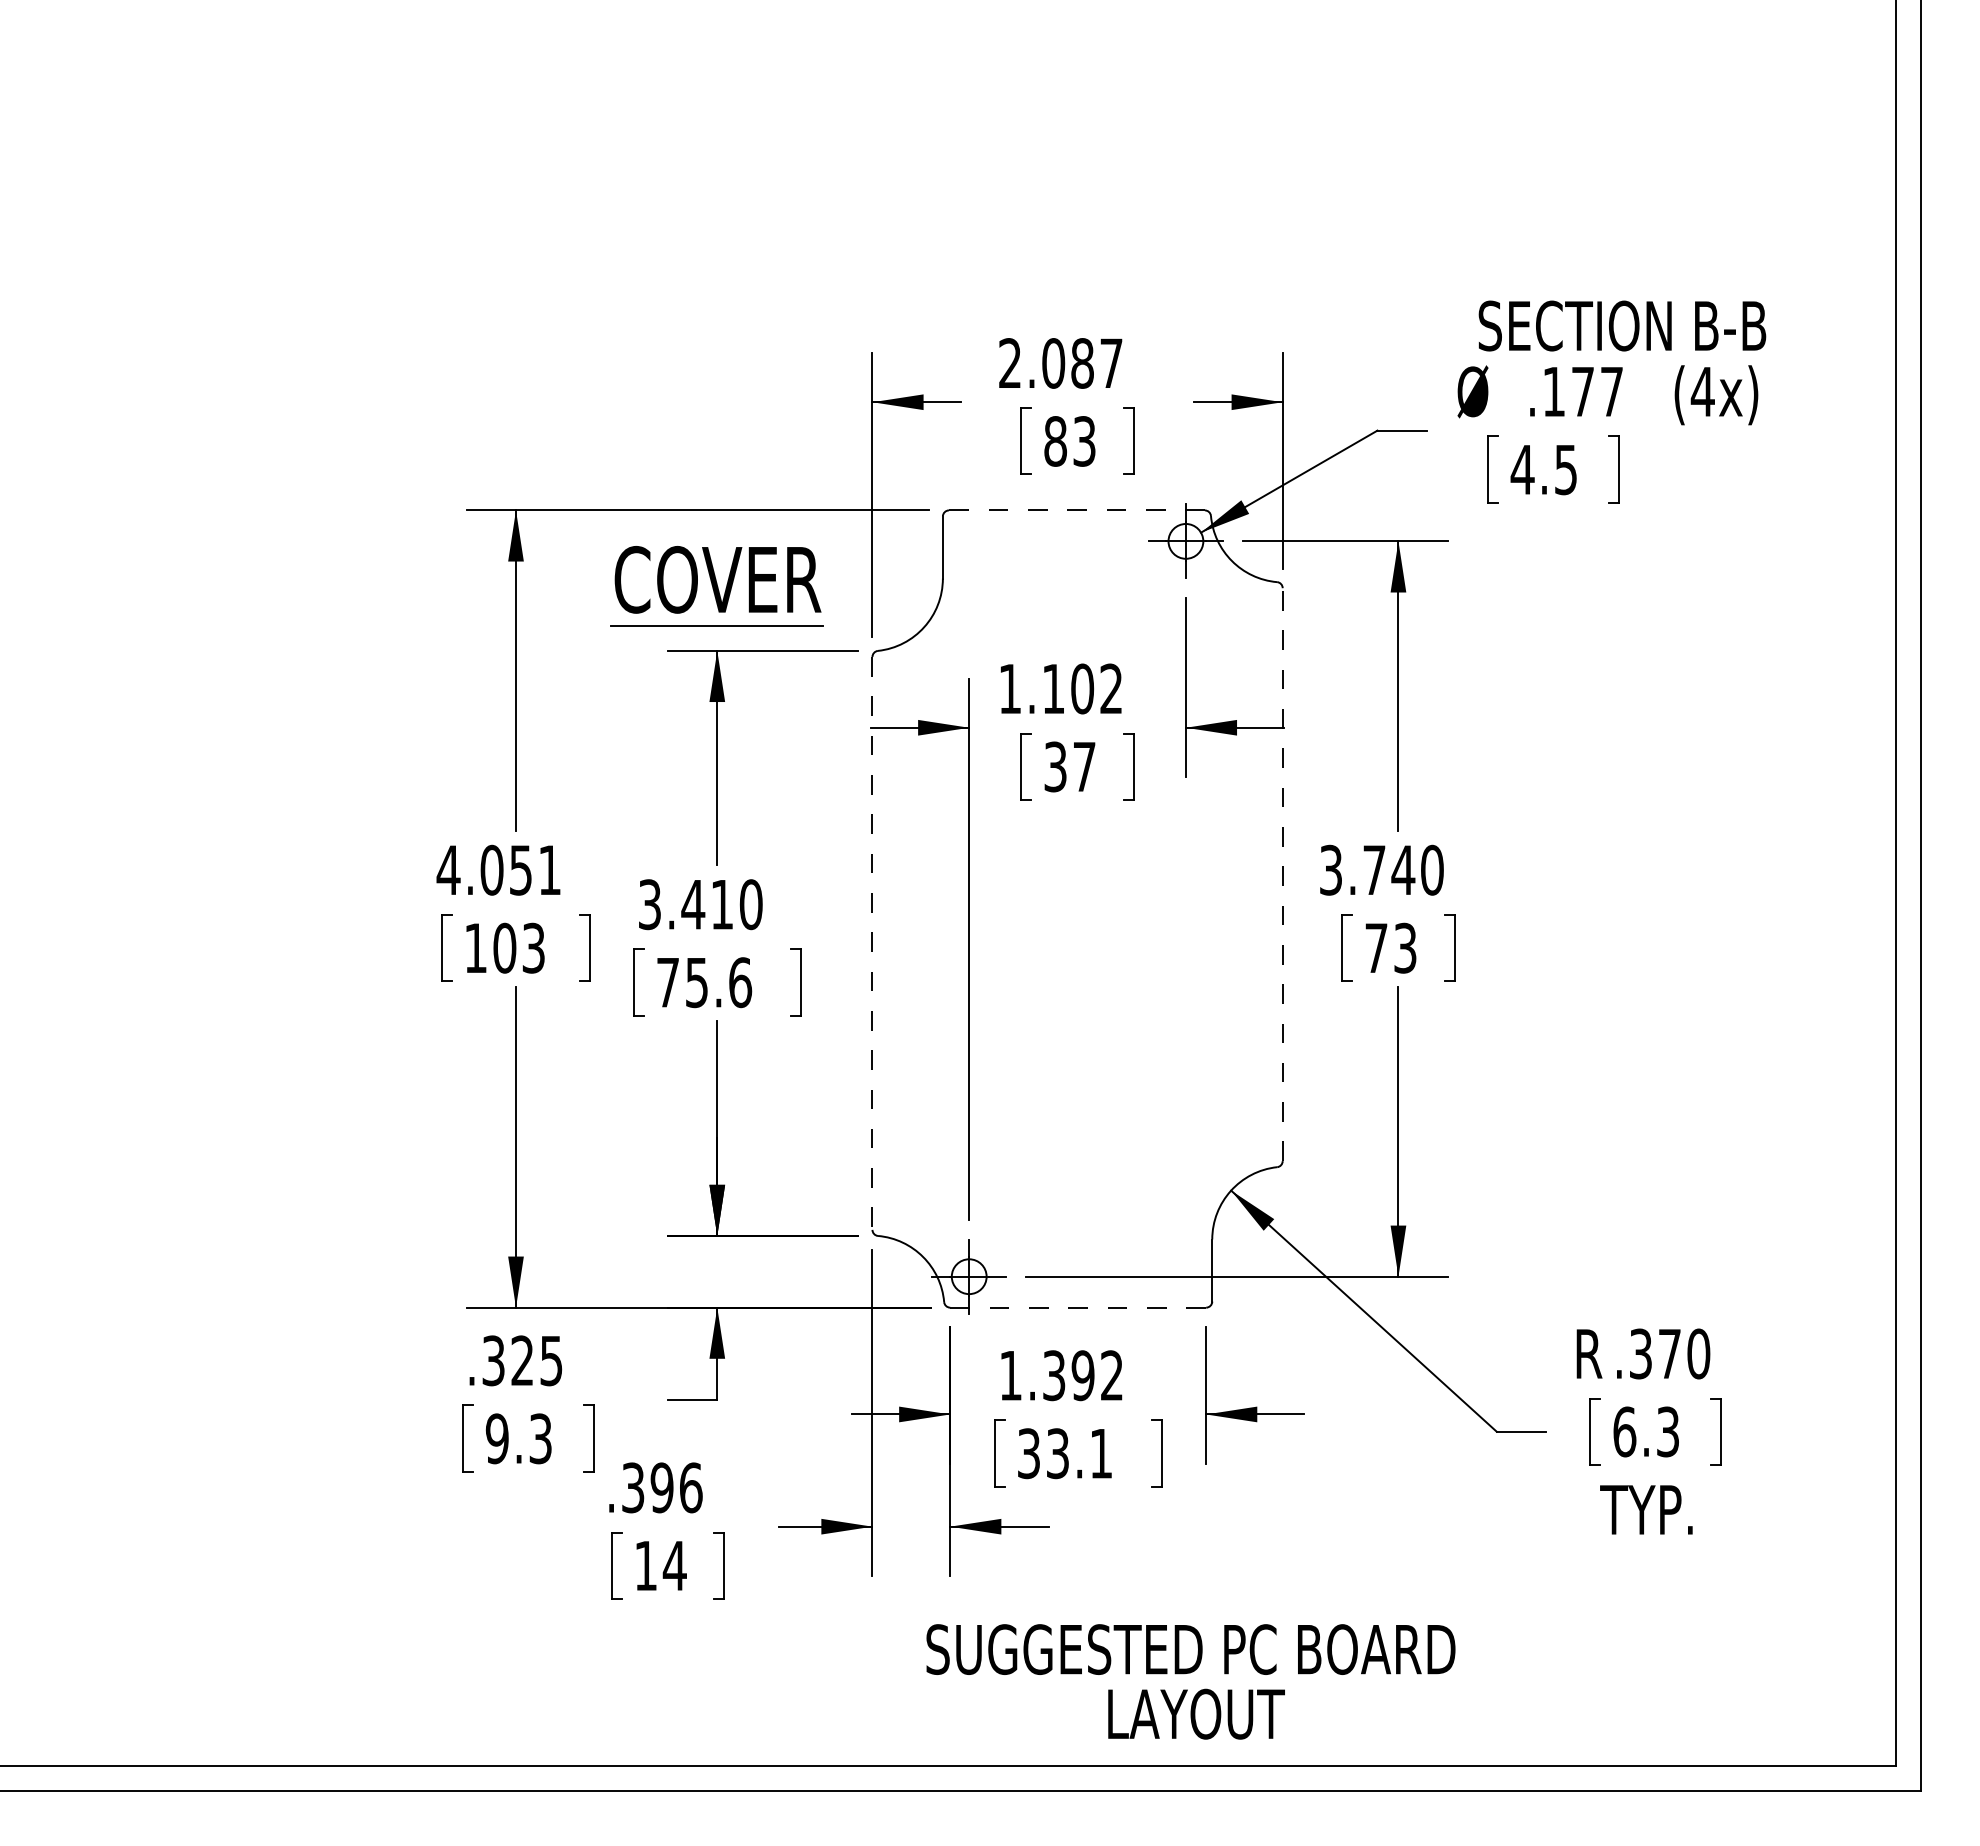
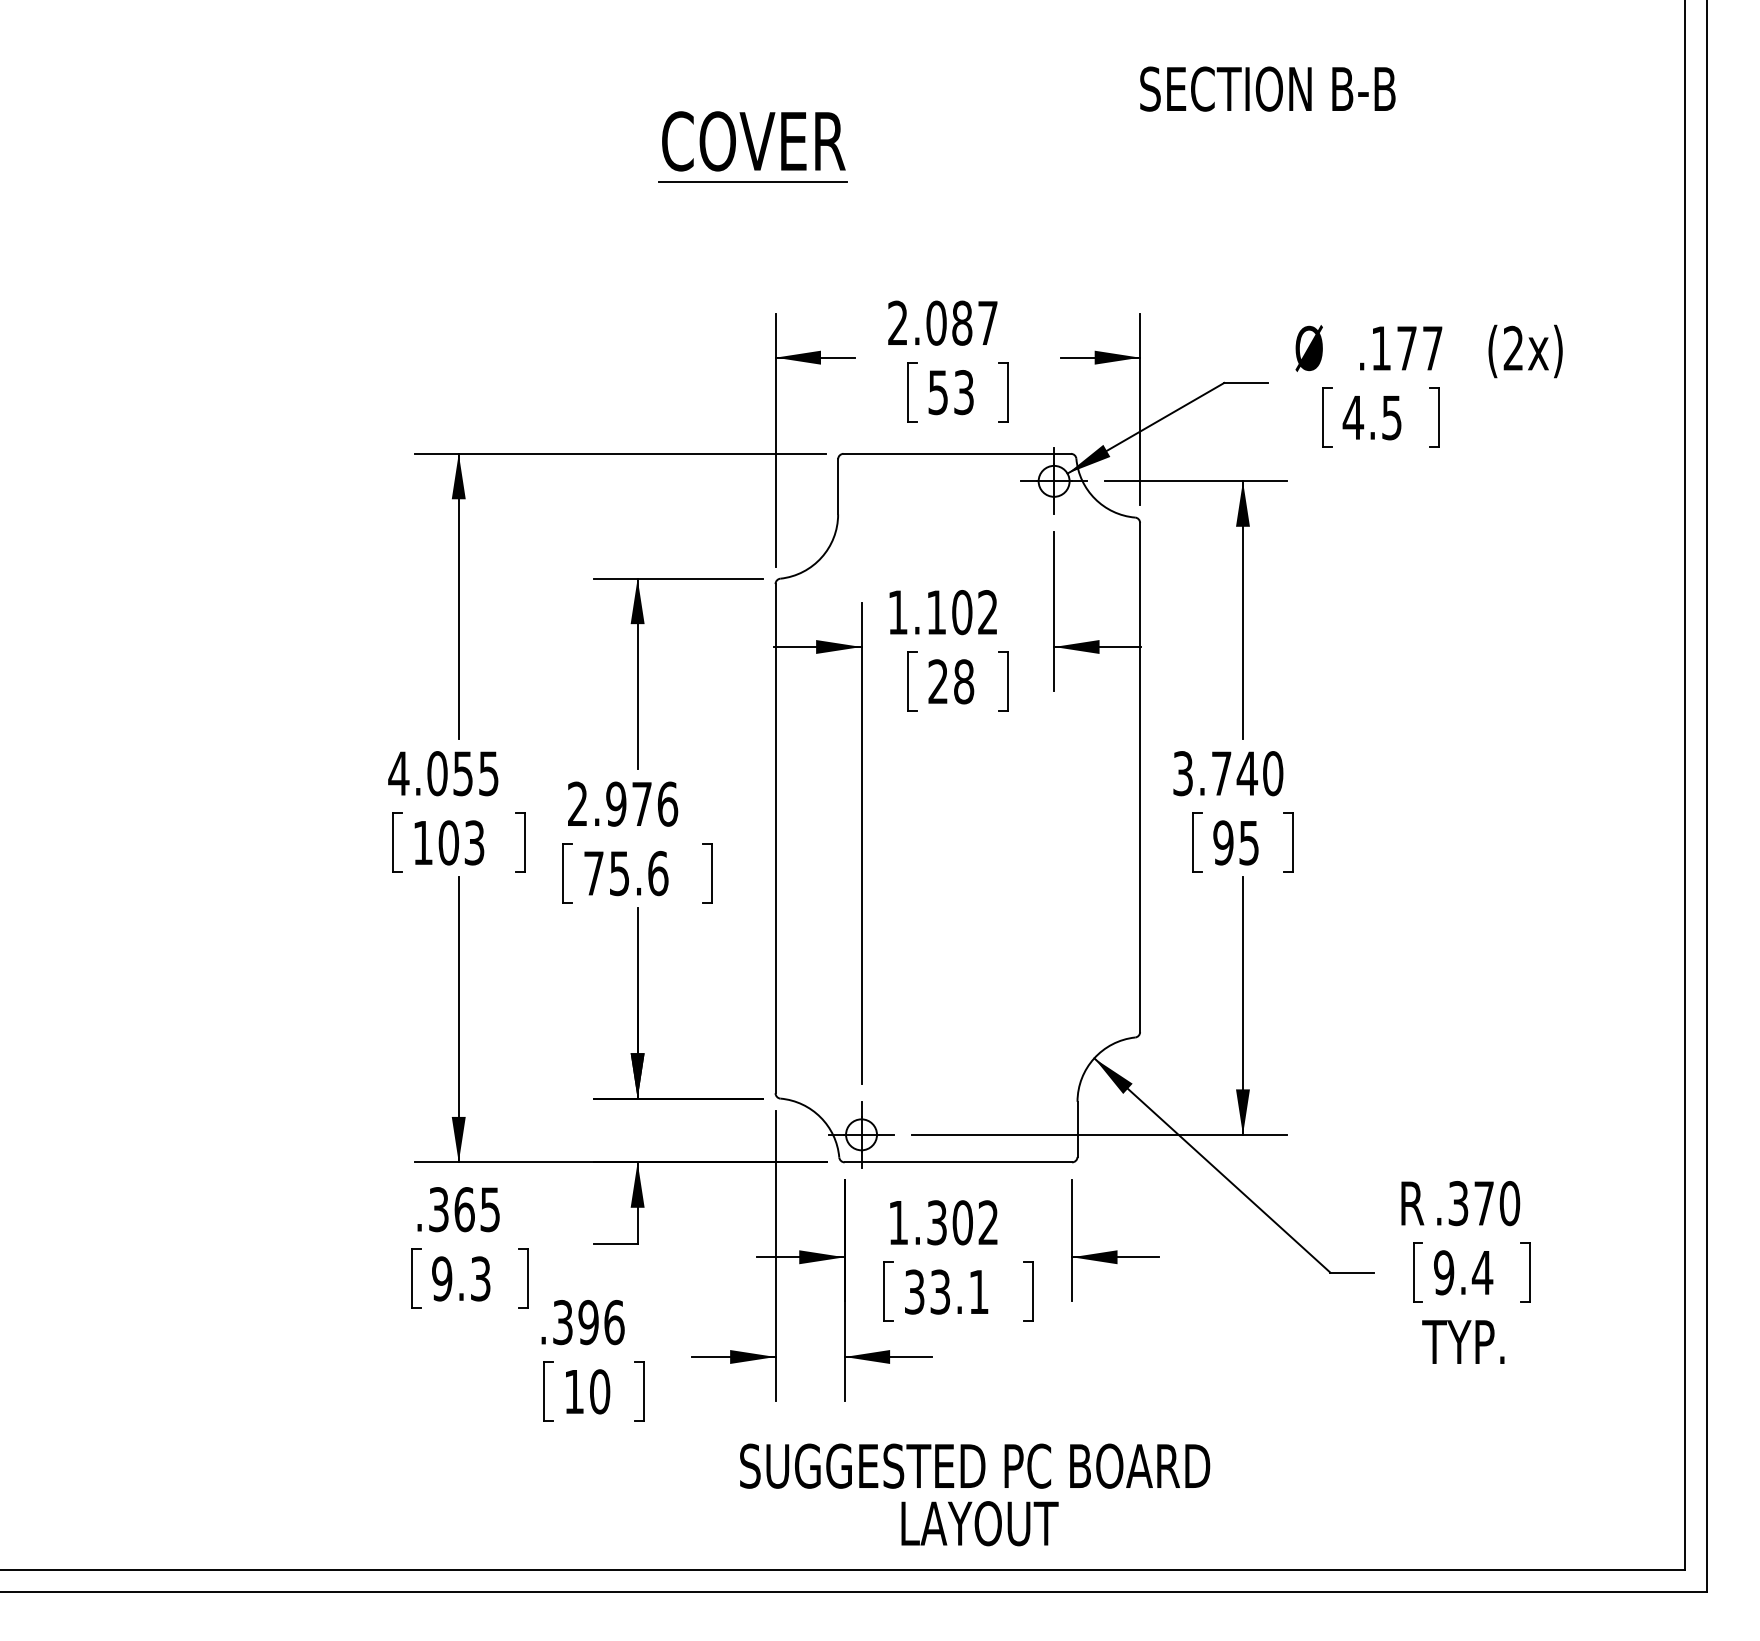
text: (1622, 325) -> (1267, 88), moved
text: (1702, 391) -> (1513, 348), (4x) -> (2x)
text: (1055, 441) -> (938, 392), 83 -> 53
line: (1076, 510) -> (956, 453), dashed -> solid
part: (716, 586) -> (752, 147), moved
text: (1069, 766) -> (950, 681), 37 -> 28
text: (549, 870) -> (488, 773), 4.051 -> 4.055
line: (1282, 874) -> (1139, 777), dashed -> solid
text: (700, 904) -> (622, 804), 3.410 -> 2.976
line: (872, 943) -> (775, 838), dashed -> solid
text: (1390, 947) -> (1235, 842), 73 -> 95
line: (1078, 1307) -> (958, 1162), dashed -> solid
text: (522, 1360) -> (464, 1209), .325 -> .365
text: (1082, 1375) -> (962, 1222), 1.392 -> 1.302
text: (1646, 1431) -> (1463, 1272), 6.3 -> 9.4
text: (674, 1565) -> (599, 1391), 14 -> 10
text: (1190, 1681) -> (974, 1494), moved

